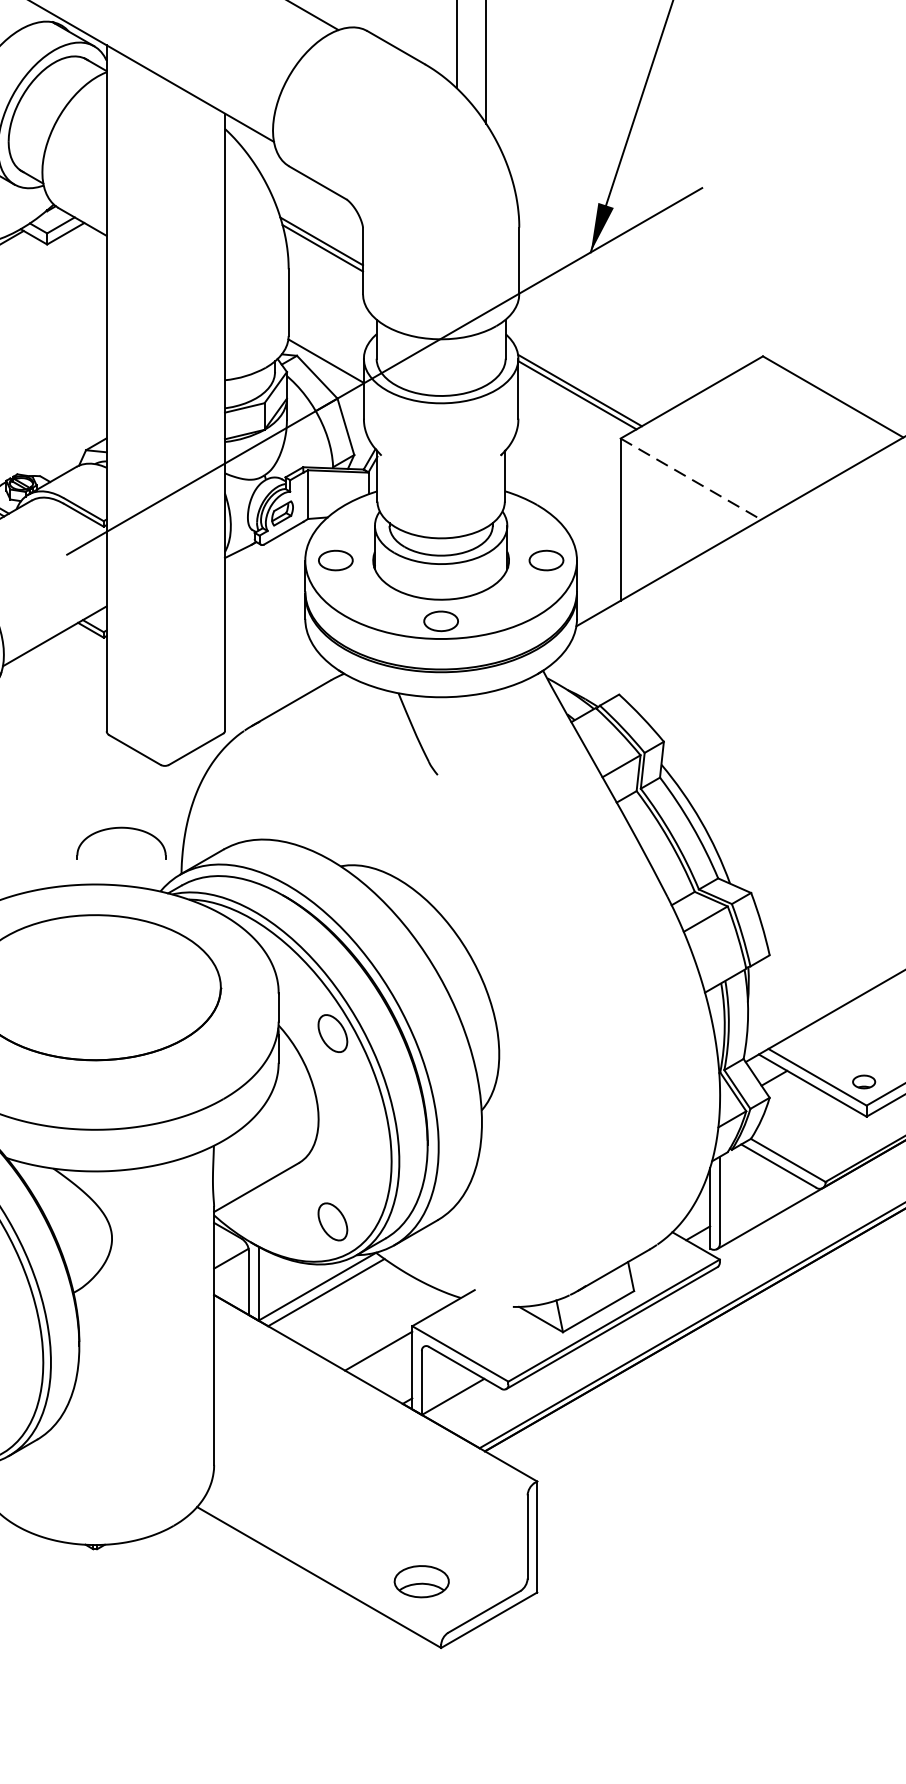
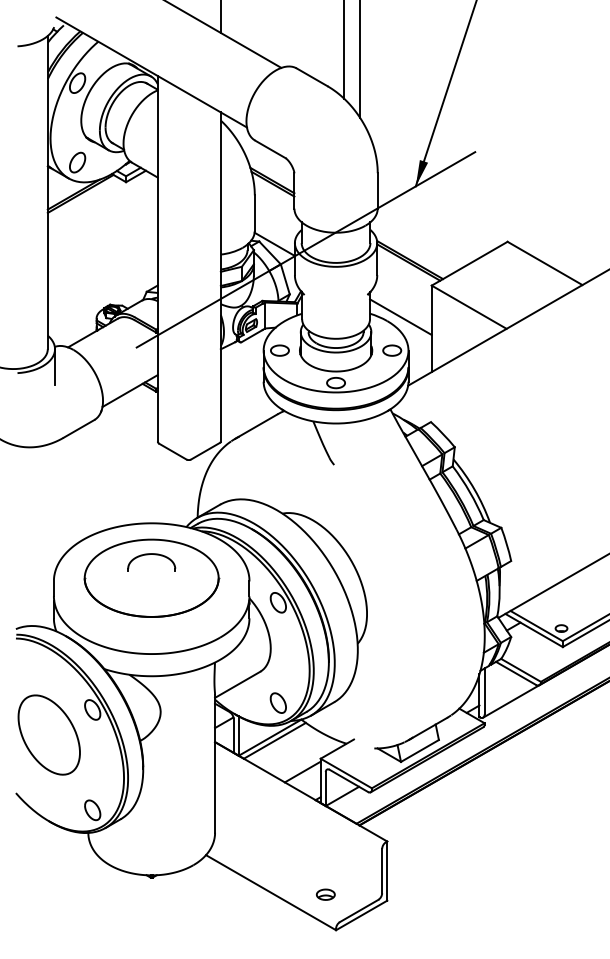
line: (691, 479) -> (469, 307), dashed -> solid
line: (562, 496) -> (400, 316), added
part: (115, 830) -> (148, 555), moved
part: (421, 1580) -> (325, 894), size x0.62

